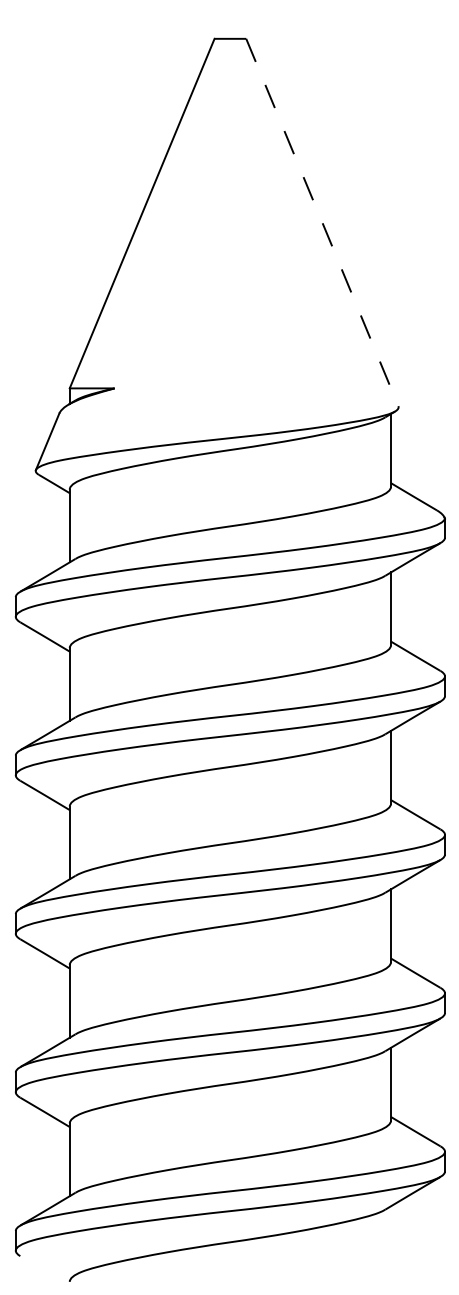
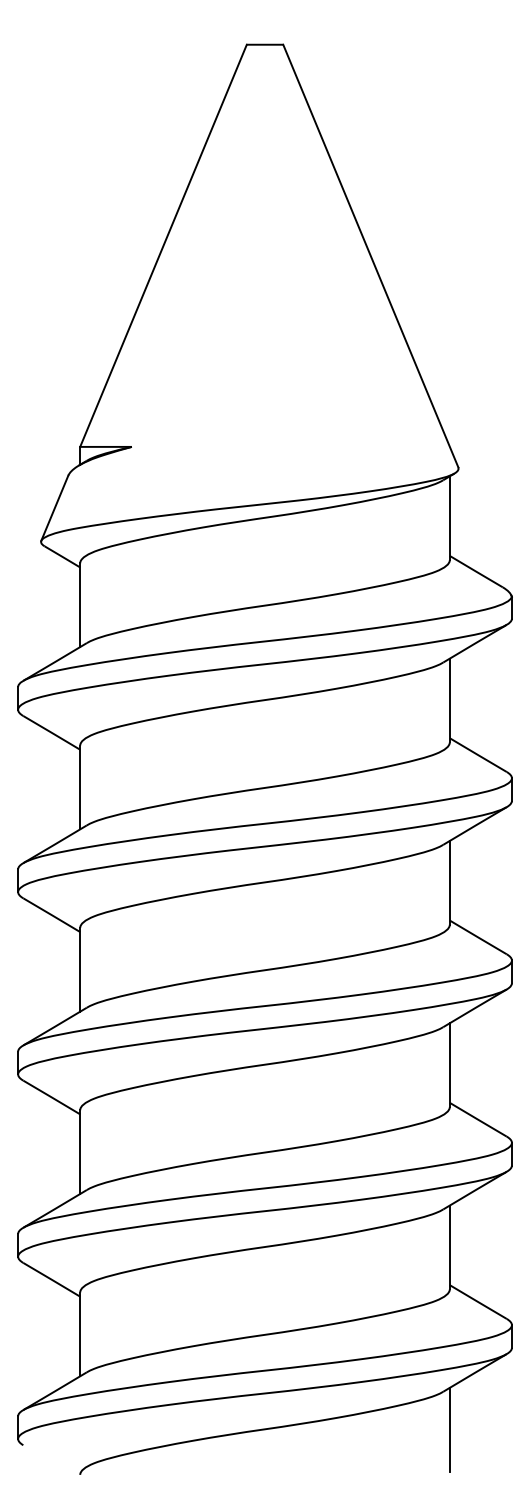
line: (322, 222) -> (370, 256), dashed -> solid
line: (391, 1242) -> (450, 1429), added

